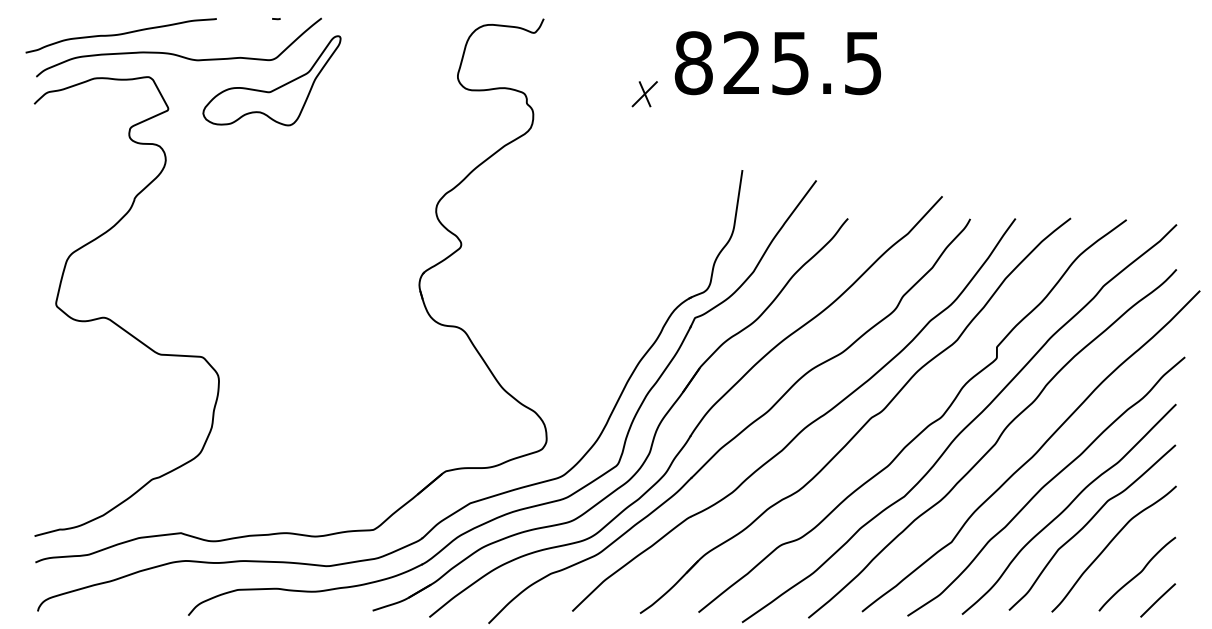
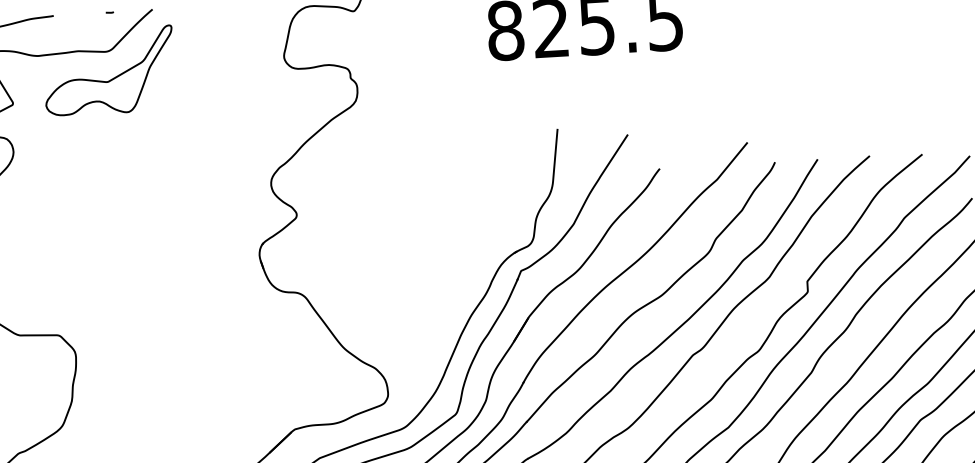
part: (644, 94) -> (461, 63), removed

